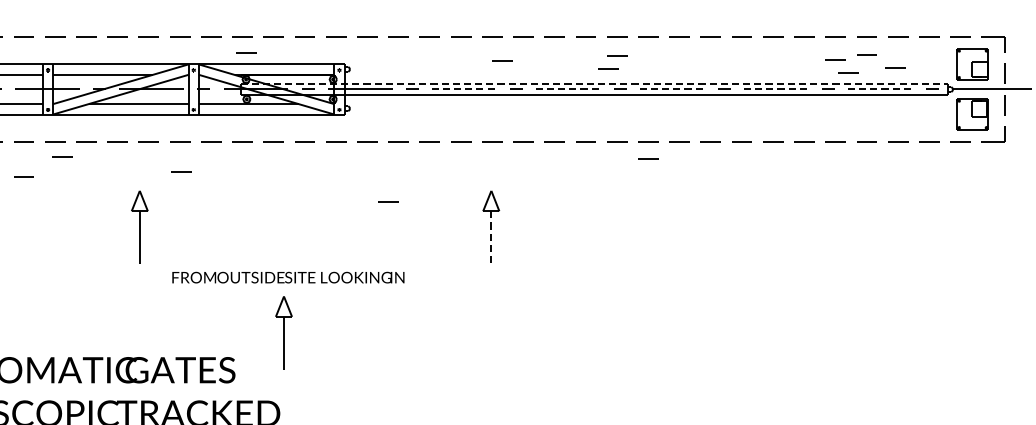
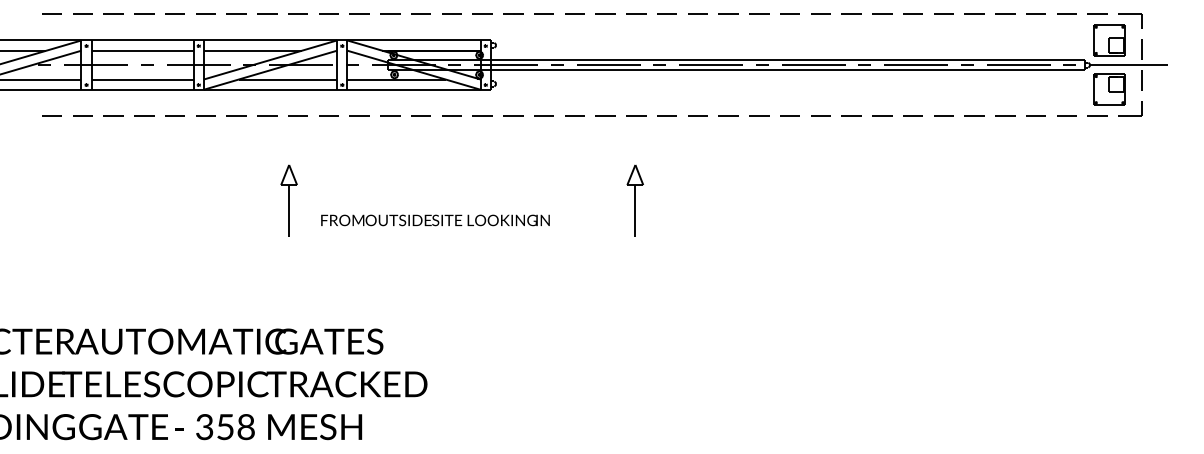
line: (245, 52) -> (393, 28), removed
line: (867, 54) -> (1005, 30), removed
line: (617, 55) -> (759, 31), removed
line: (835, 59) -> (974, 35), removed
line: (502, 60) -> (646, 36), removed
line: (894, 67) -> (1032, 43), removed
line: (608, 68) -> (750, 44), removed
line: (848, 71) -> (987, 47), removed
line: (595, 83) -> (737, 59), dashed -> solid
line: (465, 89) -> (609, 65), dashed -> solid
line: (568, 89) -> (711, 65), dashed -> solid
line: (673, 89) -> (814, 65), dashed -> solid
line: (776, 89) -> (916, 65), dashed -> solid
line: (881, 89) -> (1019, 65), dashed -> solid
line: (63, 155) -> (213, 130), removed
line: (647, 157) -> (789, 132), removed
line: (181, 171) -> (330, 145), removed
line: (23, 176) -> (174, 150), removed
line: (388, 201) -> (534, 175), removed
line: (491, 238) -> (635, 211), dashed -> solid
text: (288, 277) -> (435, 220), moved
part: (283, 332) -> (430, 304), removed

